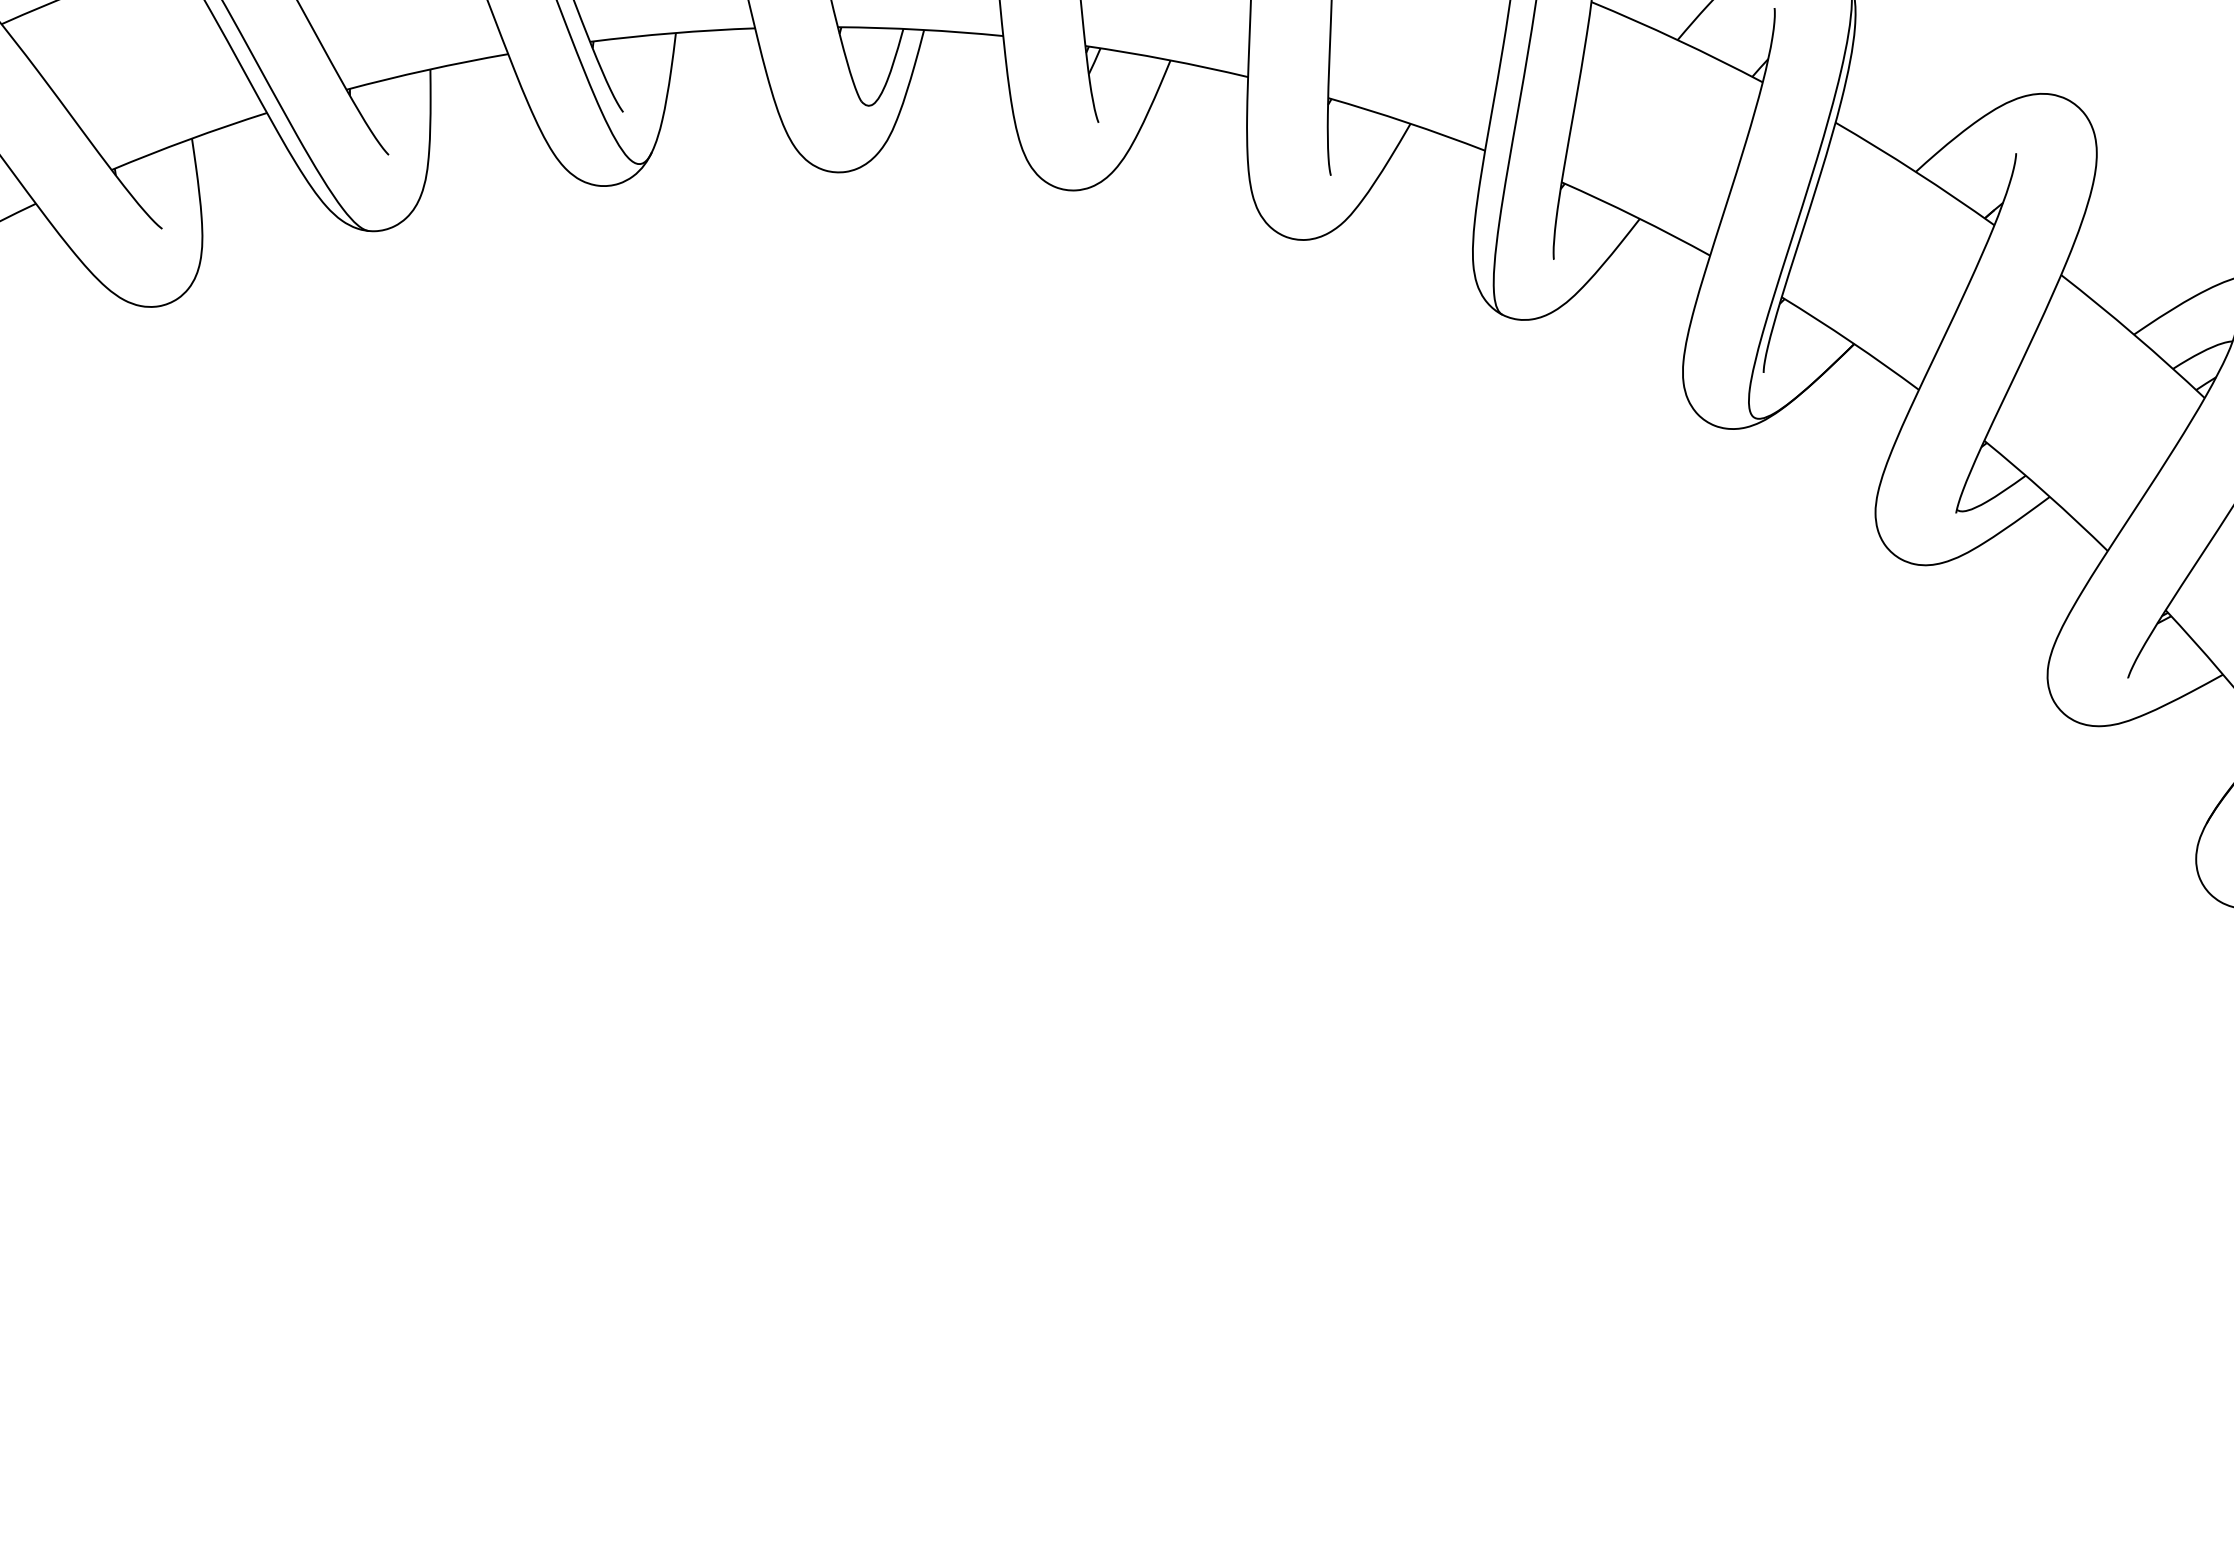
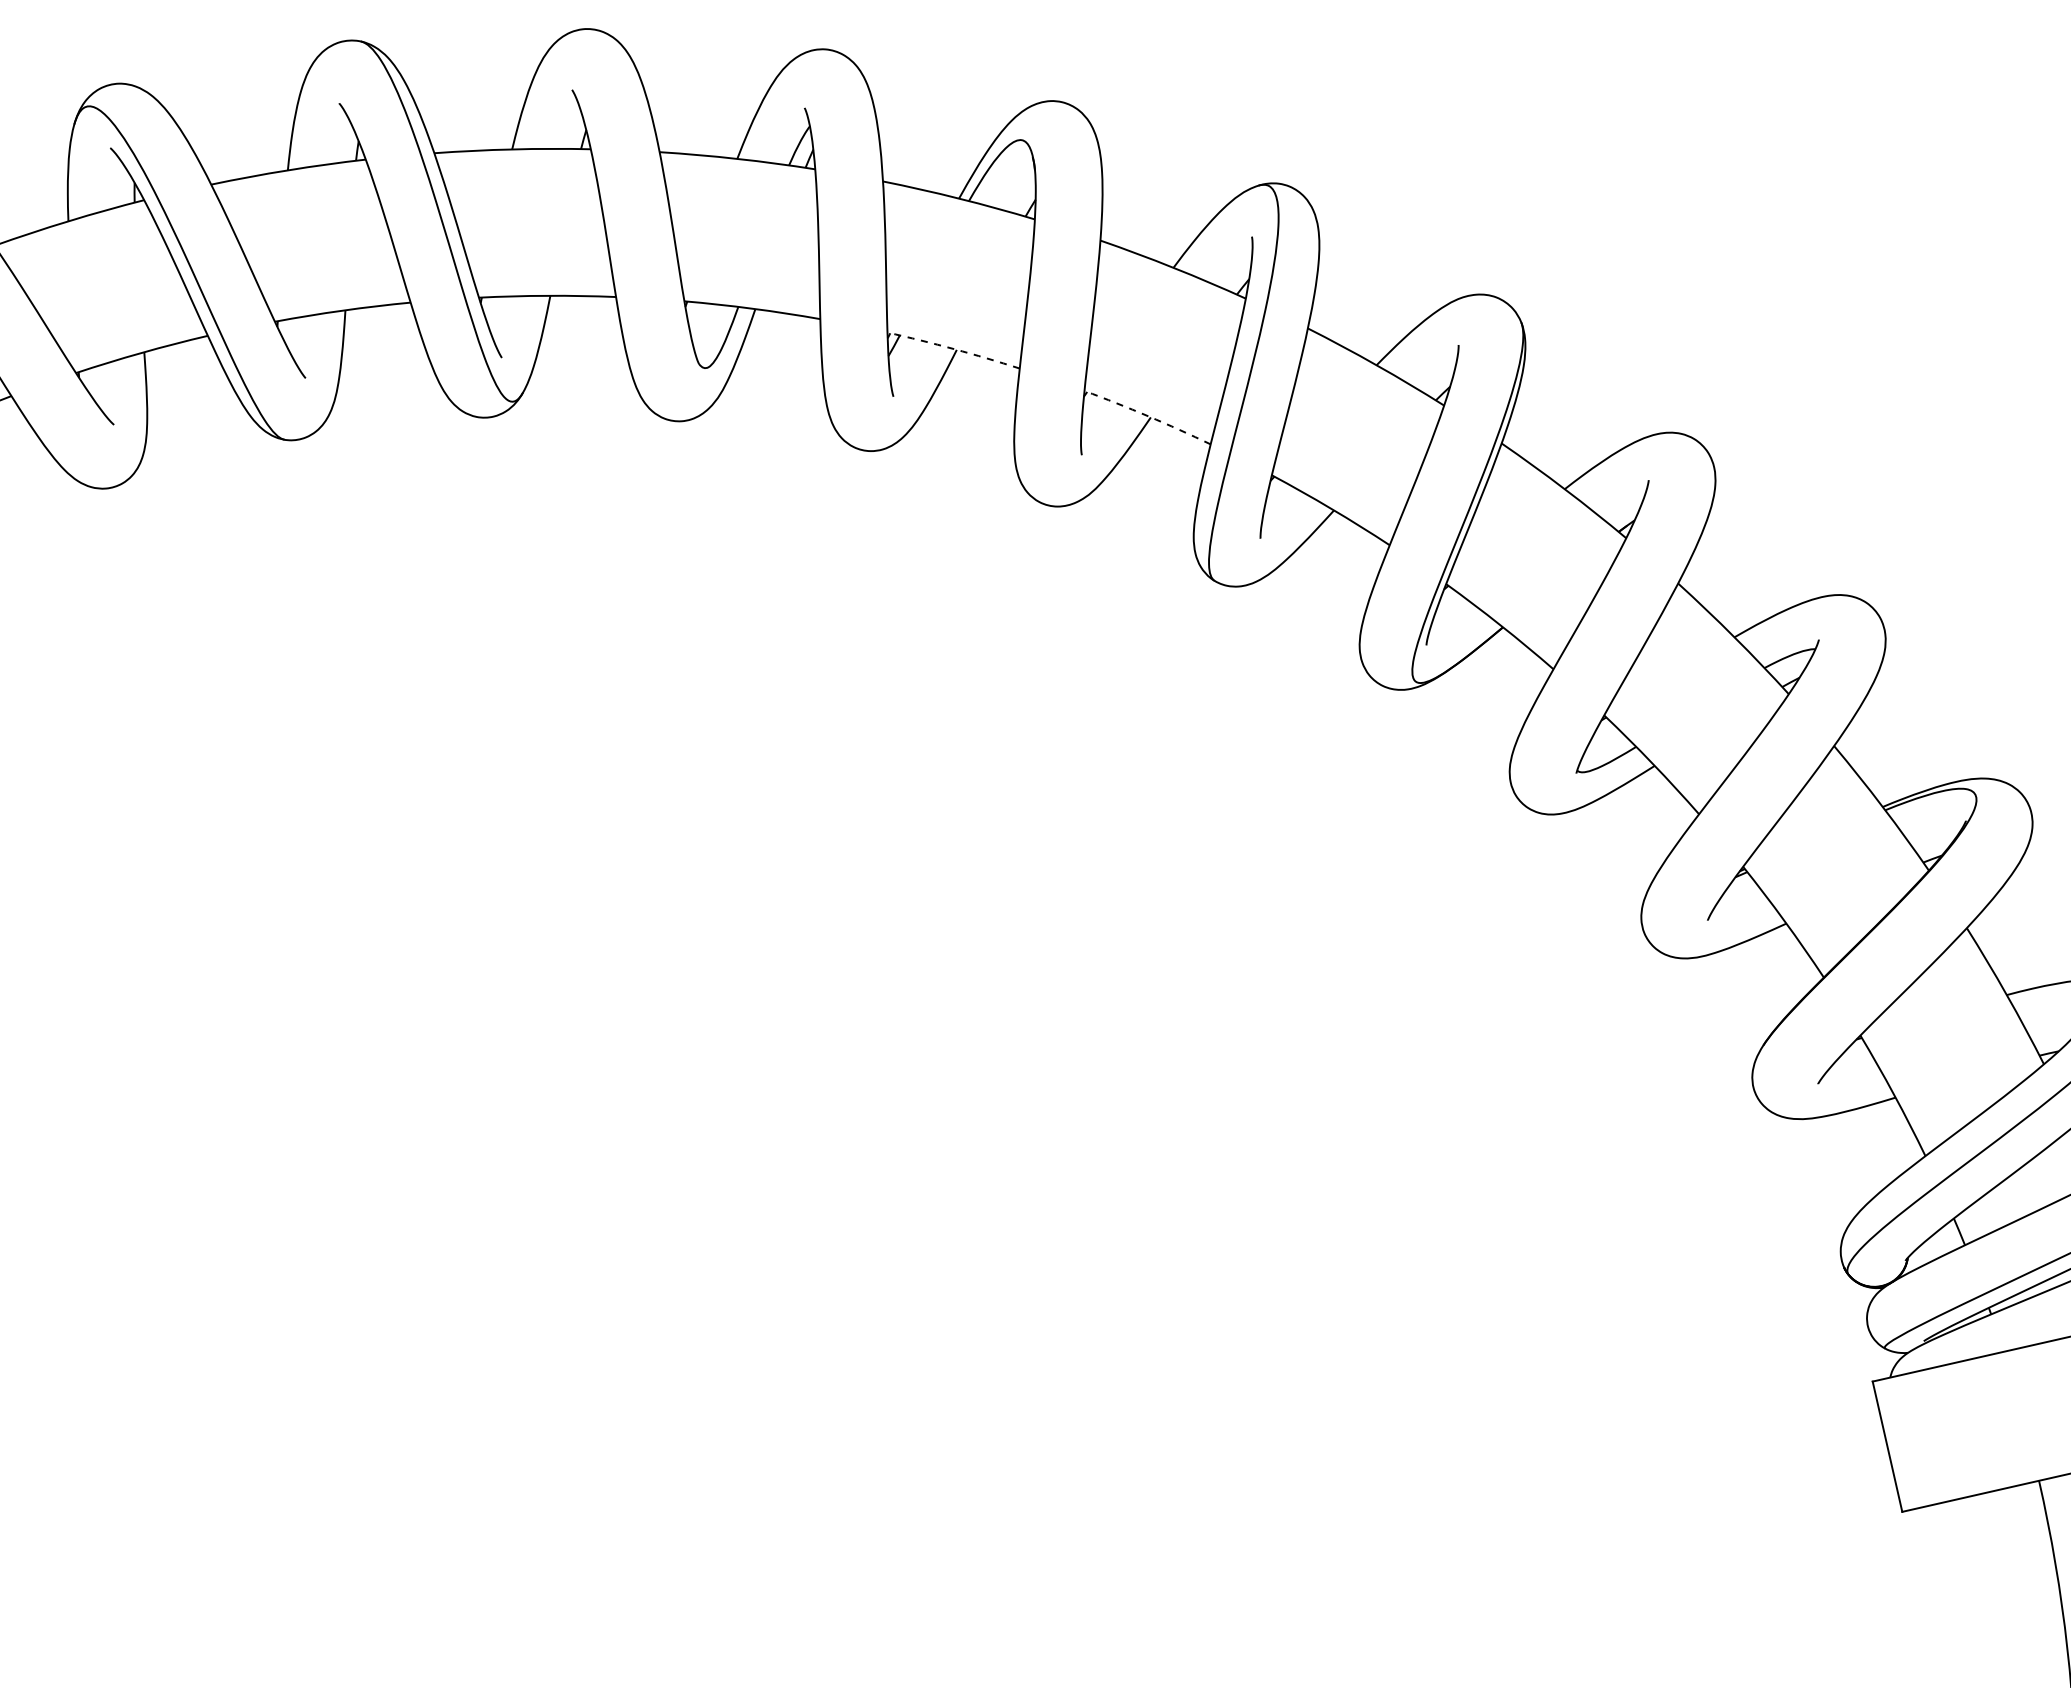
arc: (1167, 60) -> (954, 349), solid -> dashed
arc: (1407, 122) -> (1148, 416), solid -> dashed

